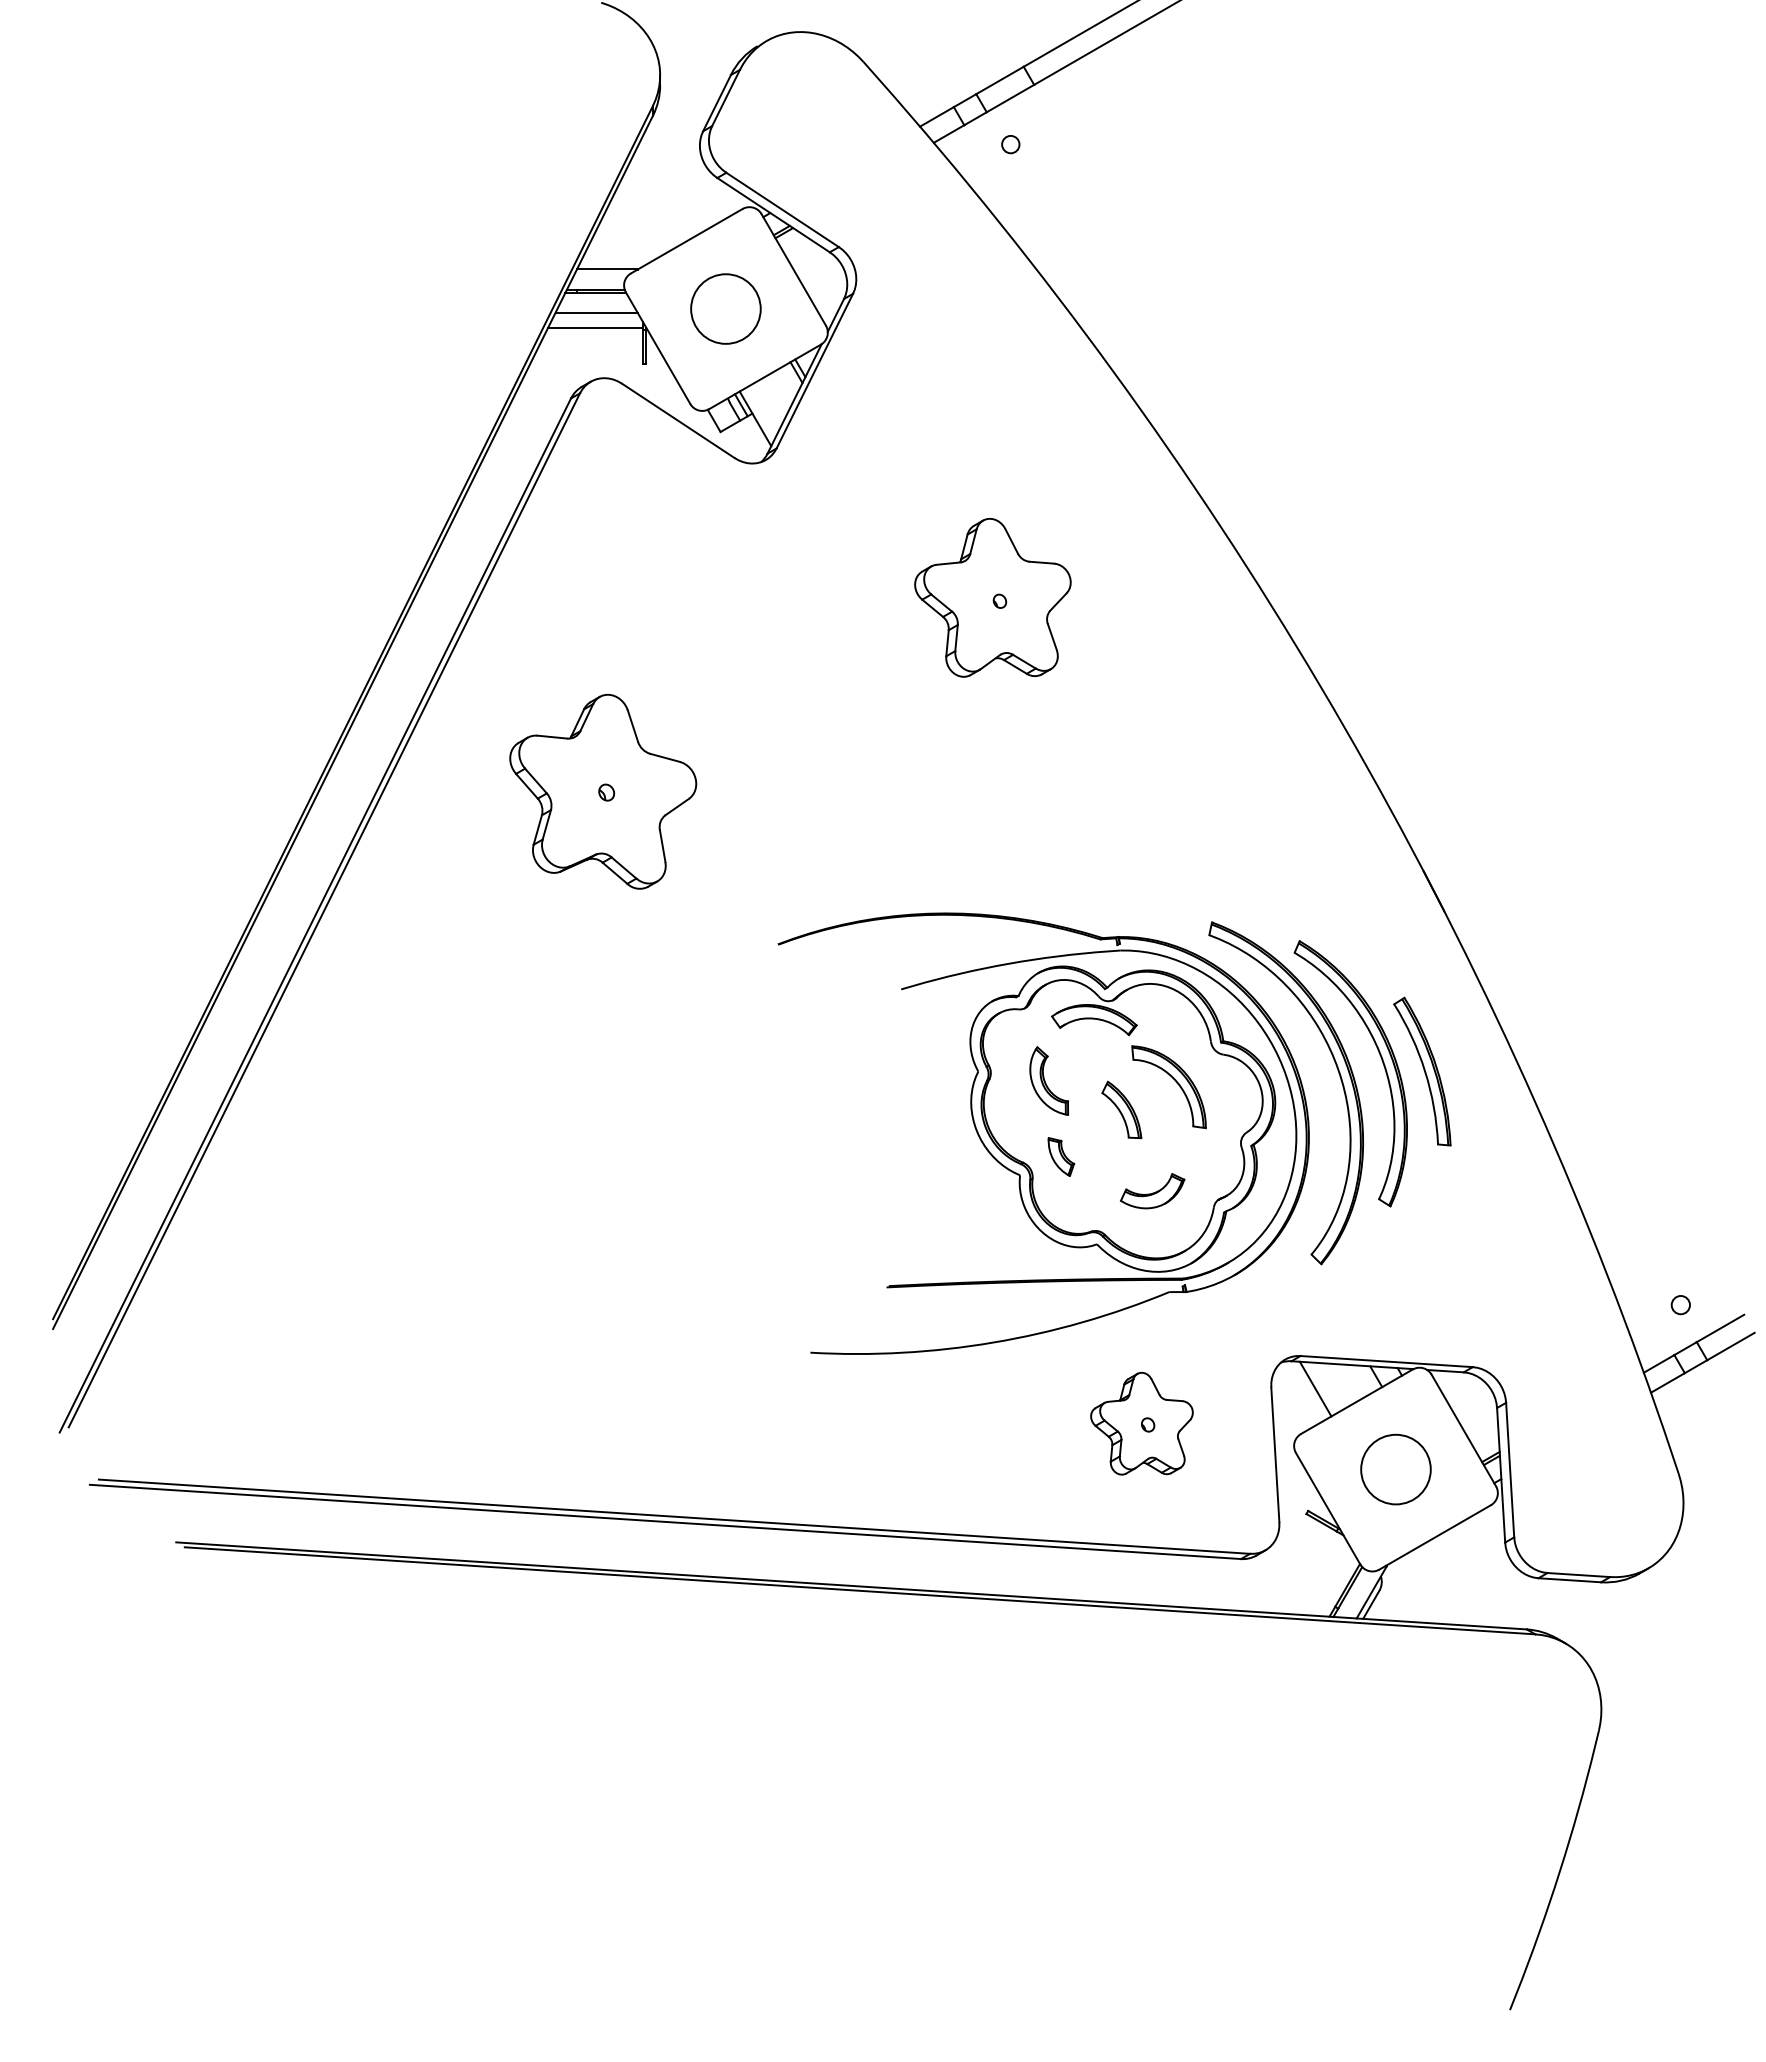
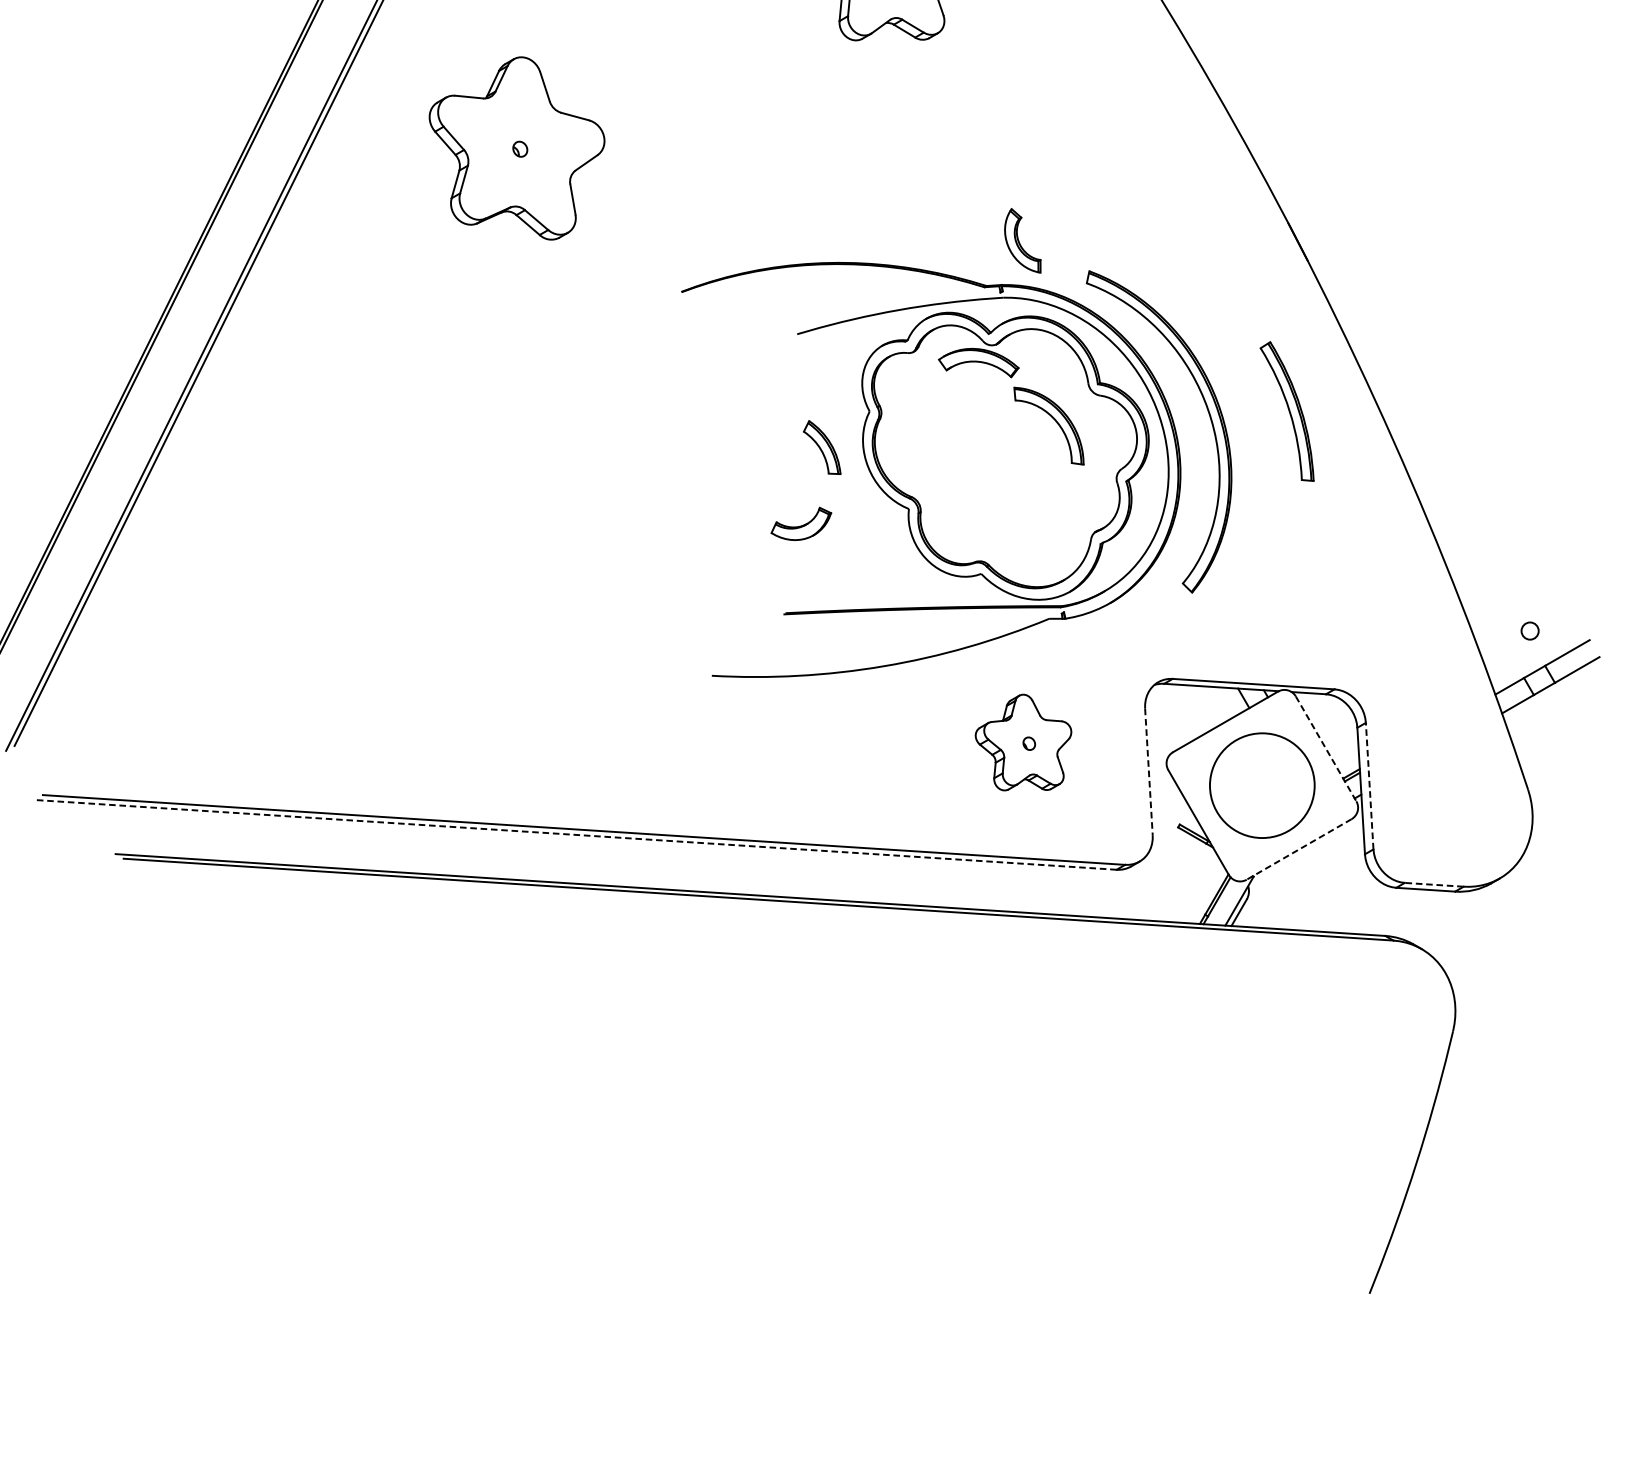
part: (1382, 1063) -> (1249, 403), removed
part: (1049, 1080) -> (1023, 240), moved
part: (1121, 1109) -> (821, 447), moved
part: (1061, 1156) -> (947, 491), removed
part: (1152, 1191) -> (801, 524), moved
line: (1315, 1388) -> (1186, 709), removed
line: (1464, 1430) -> (1326, 748), solid -> dashed
line: (1275, 1455) -> (1149, 772), solid -> dashed
circle: (1395, 1469) -> (1261, 785), size x1.6
line: (1510, 1469) -> (1369, 785), solid -> dashed
line: (665, 1521) -> (575, 834), solid -> dashed
line: (1434, 1537) -> (1298, 849), solid -> dashed
line: (1578, 1575) -> (1433, 885), solid -> dashed

